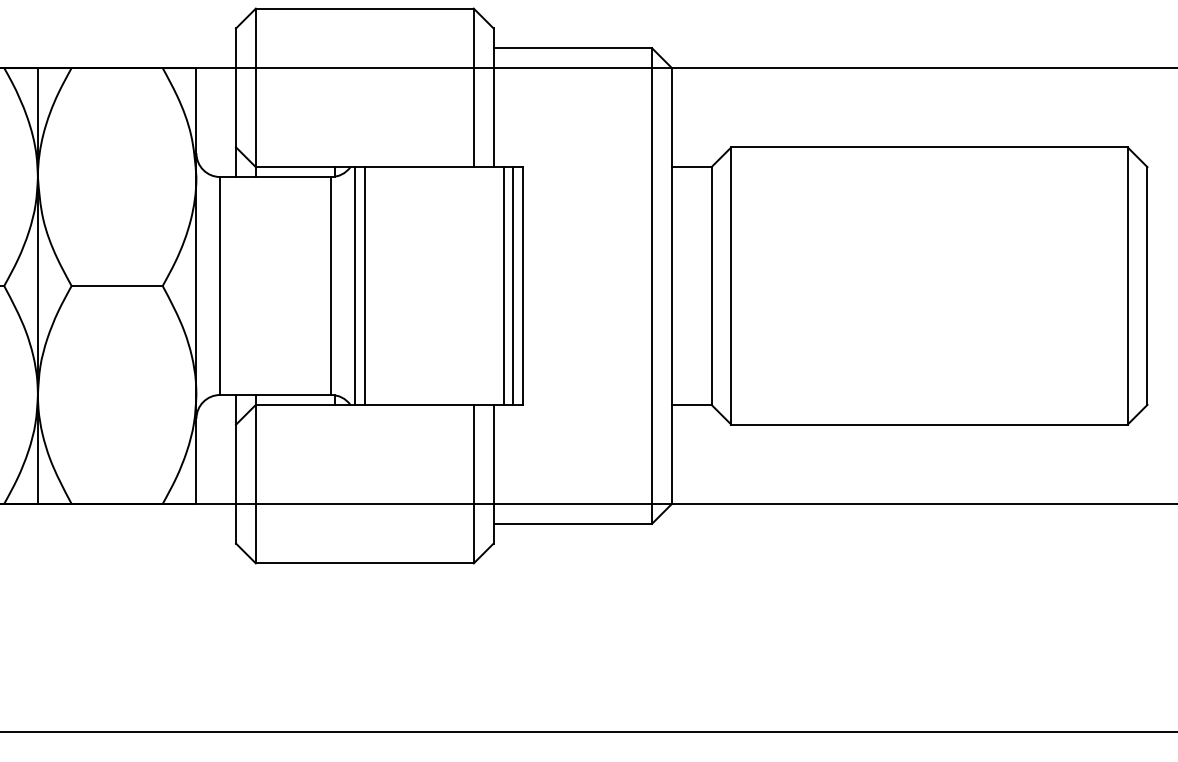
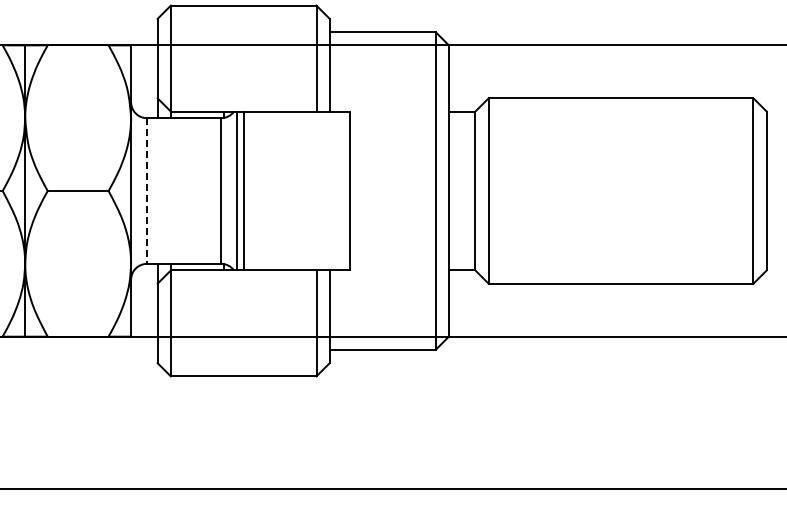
line: (503, 285) -> (336, 190), removed
line: (514, 285) -> (343, 190), removed
line: (220, 286) -> (147, 191), solid -> dashed

